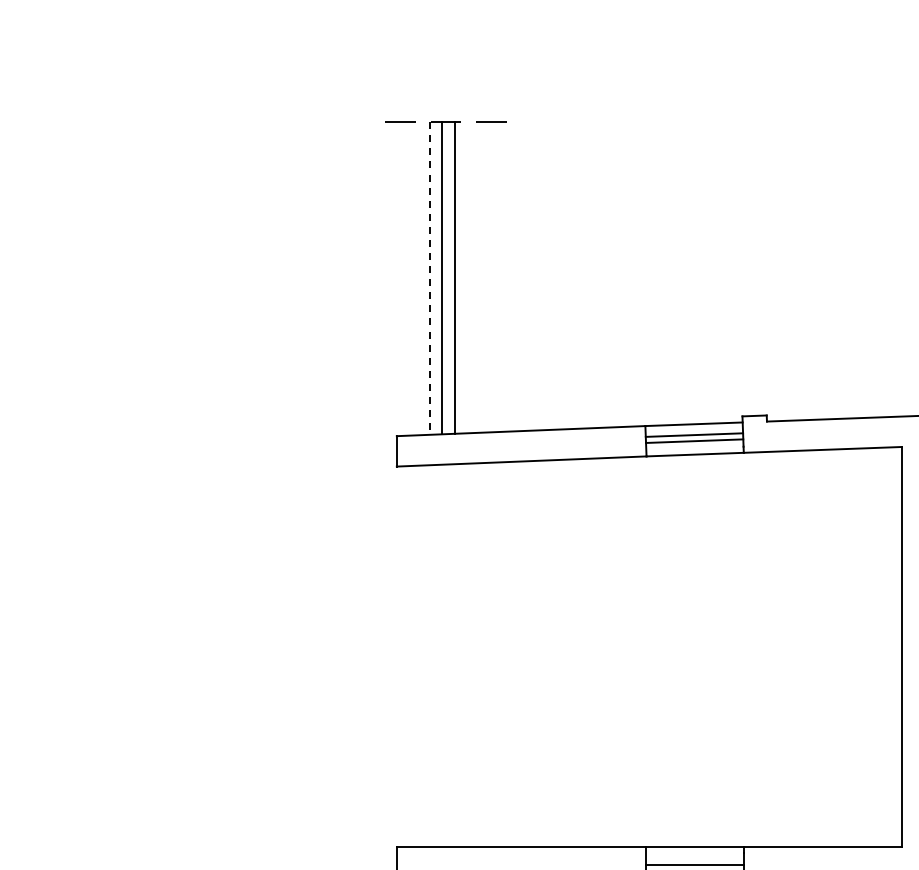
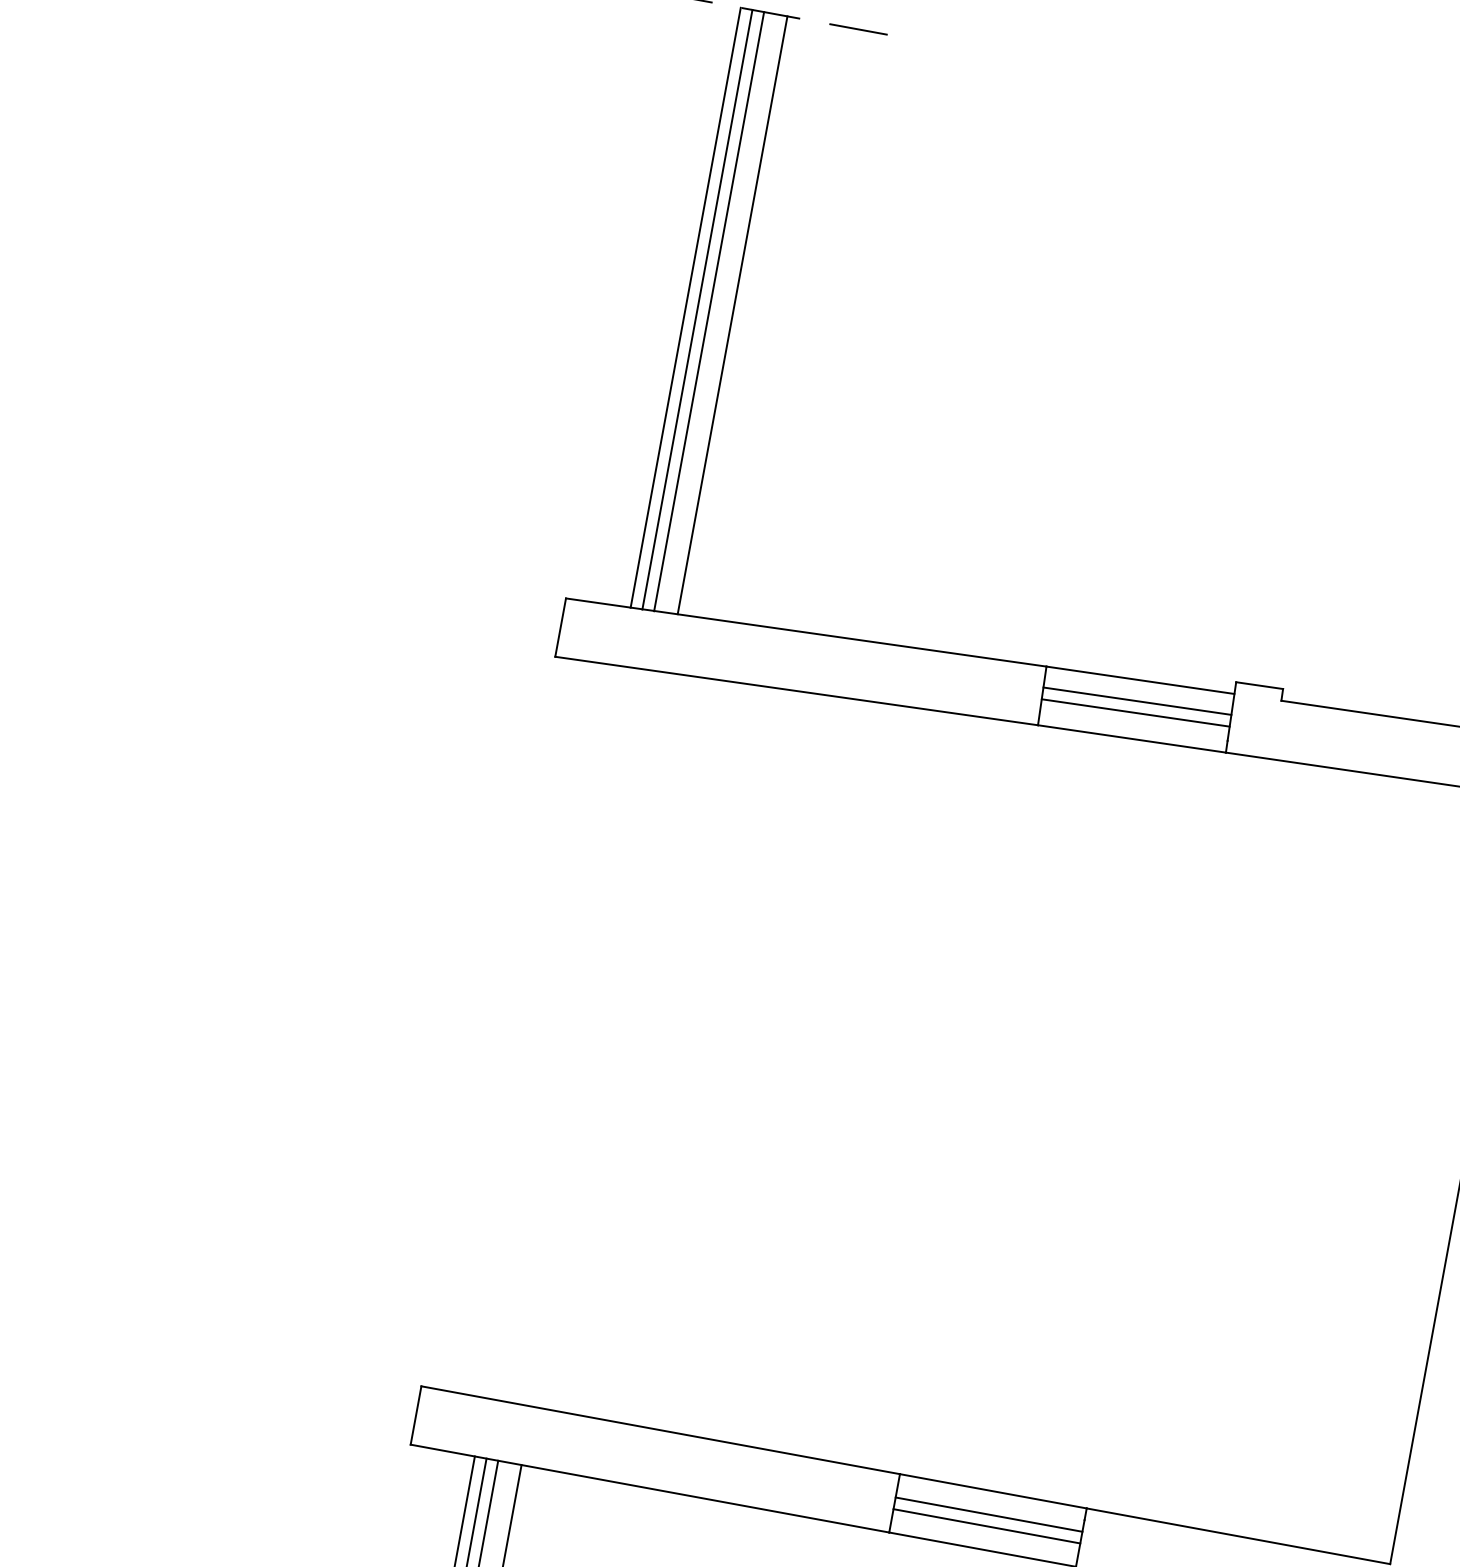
line: (436, 278) -> (697, 309), added
line: (430, 279) -> (685, 309), dashed -> solid
line: (694, 858) -> (988, 1513), added

